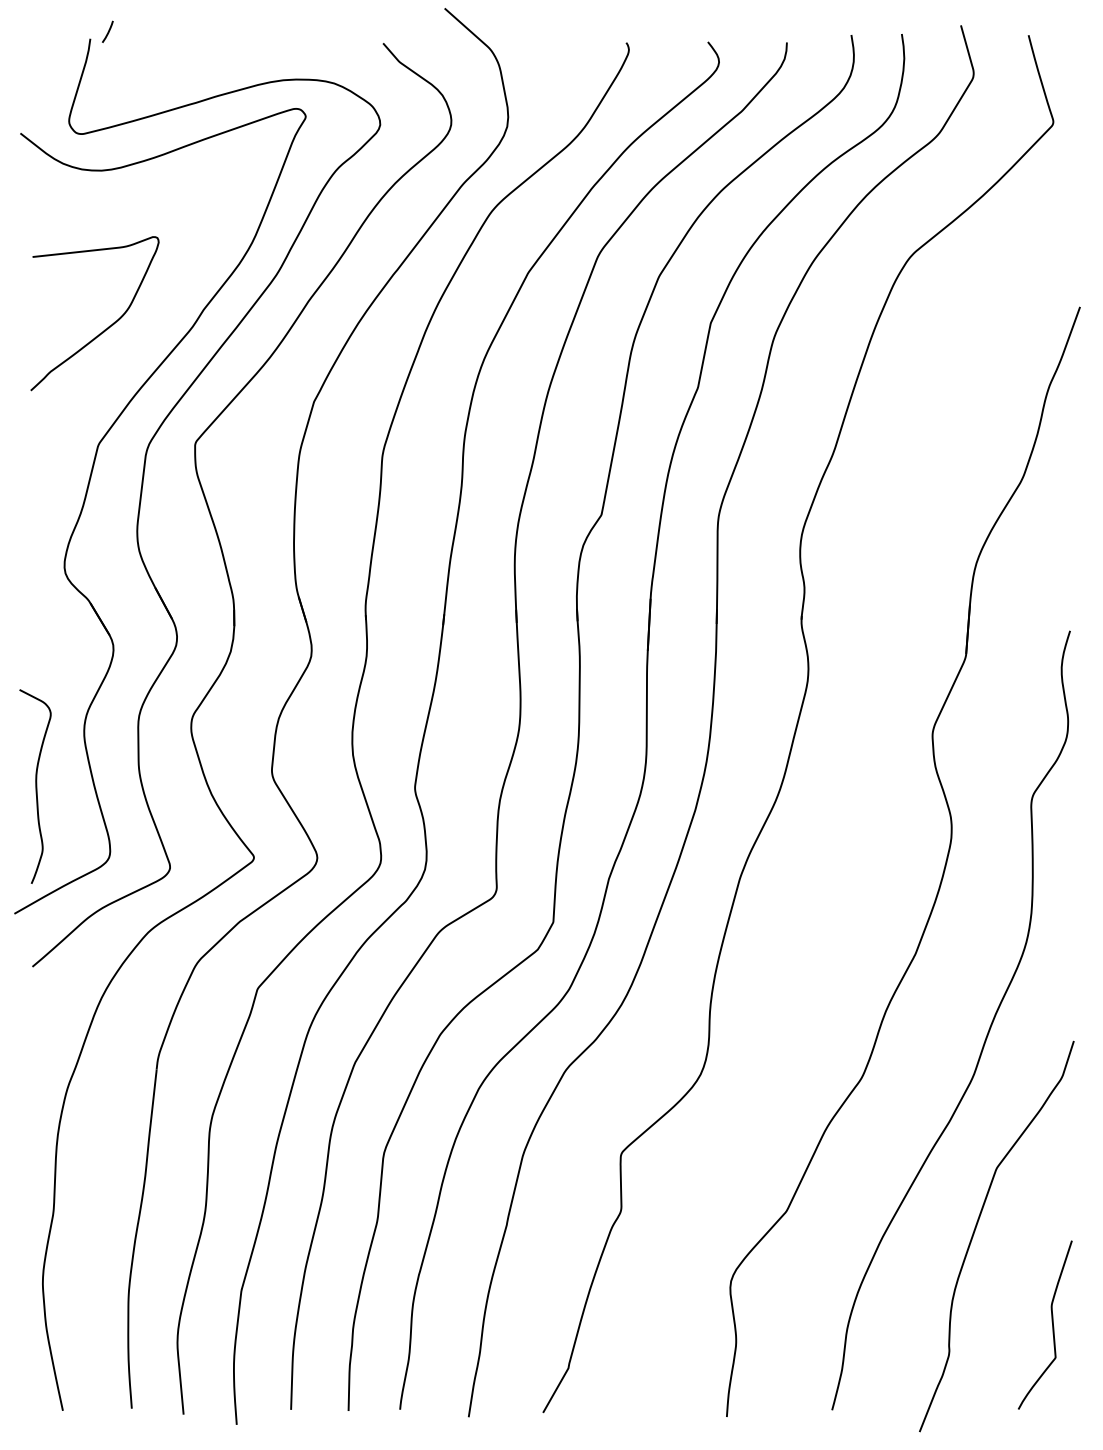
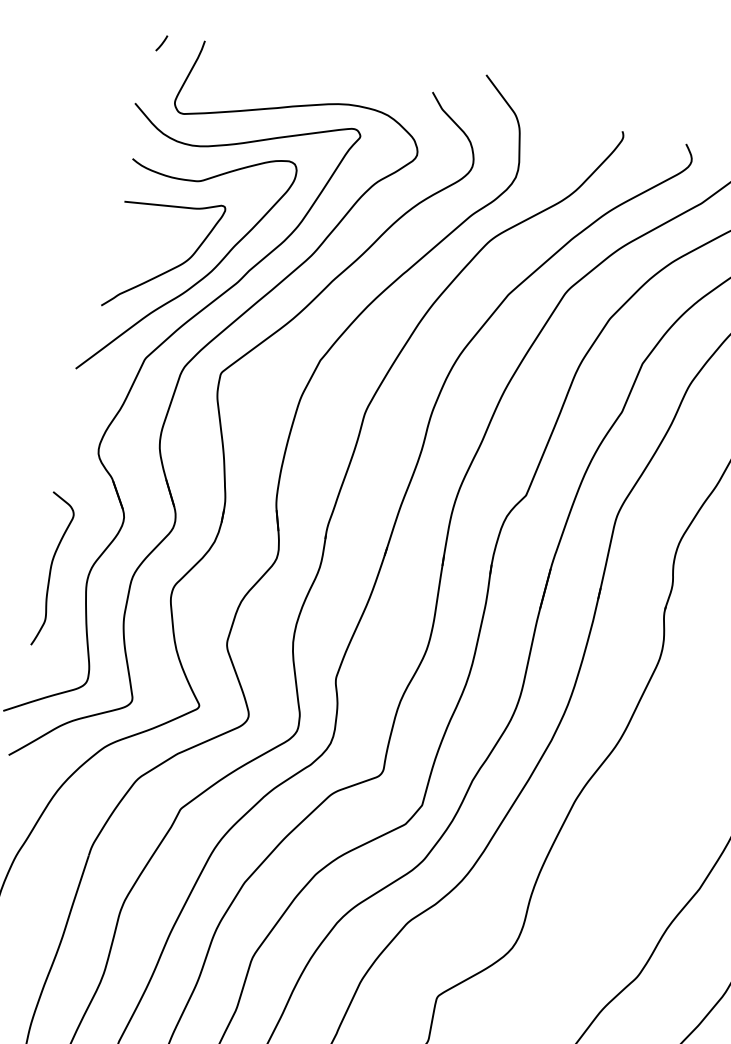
line: (108, 31) -> (162, 43), moved
curve: (144, 334) -> (199, 280), added
curve: (35, 786) -> (49, 569), moved

